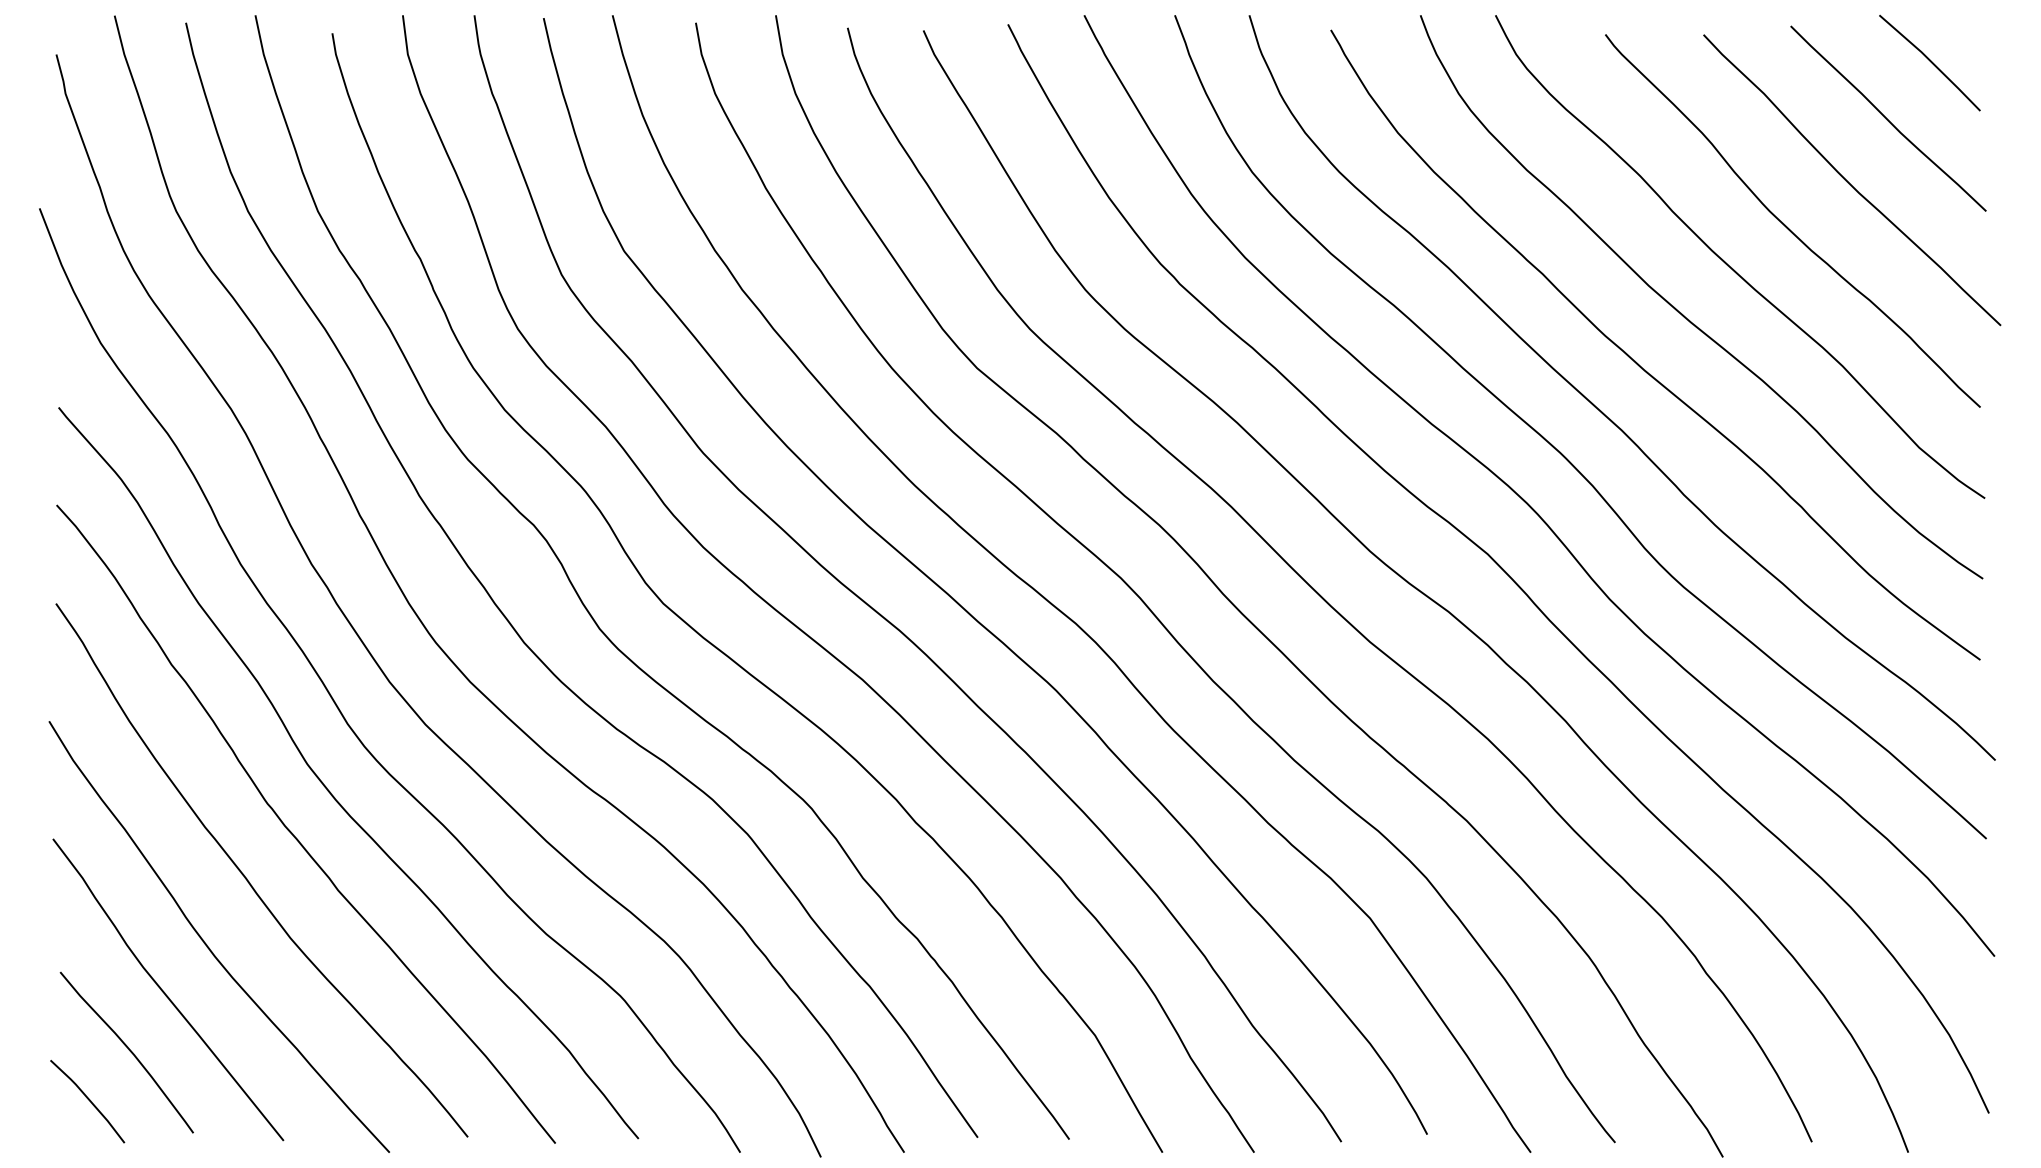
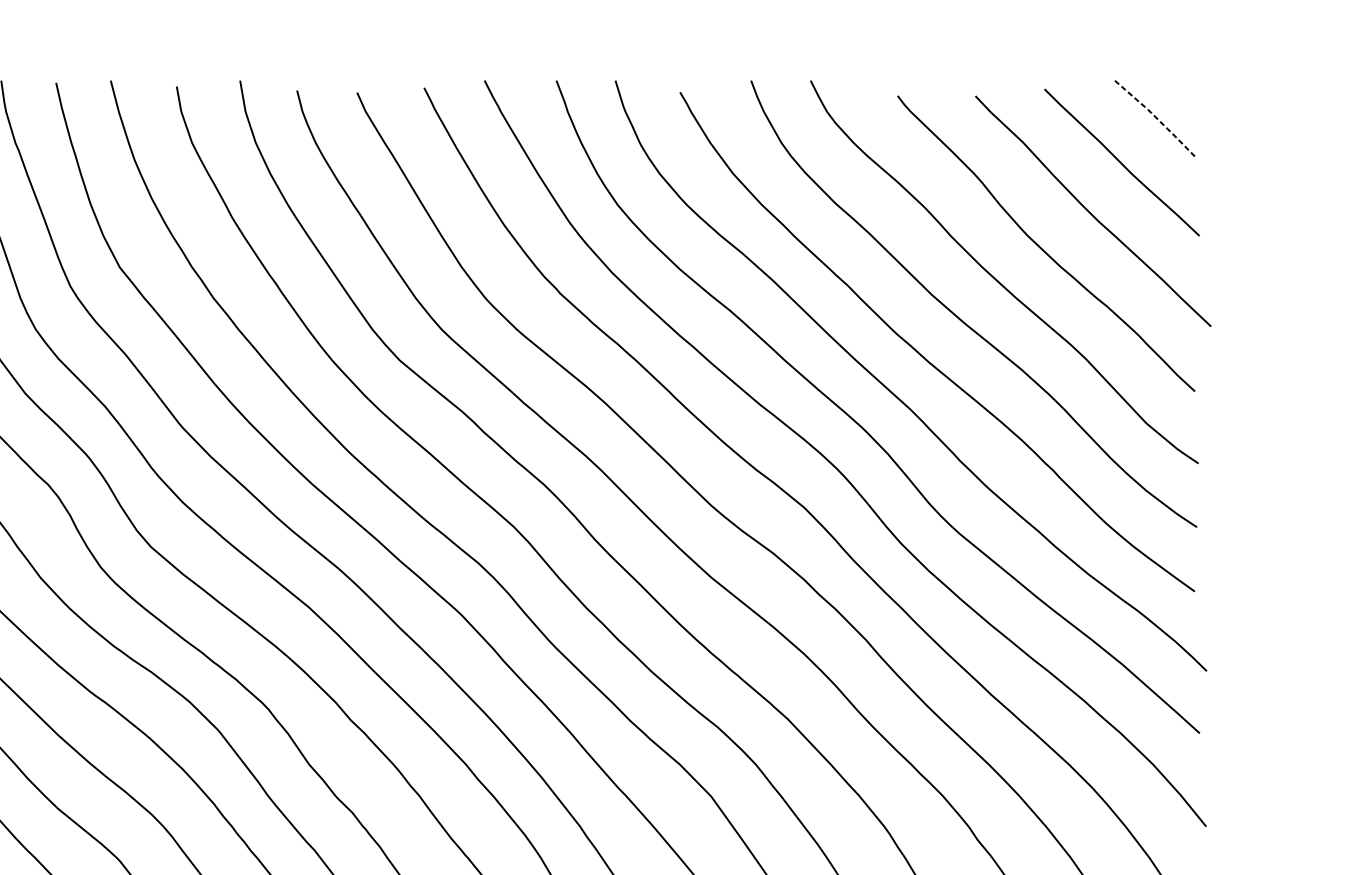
line: (1930, 61) -> (1155, 117), solid -> dashed

